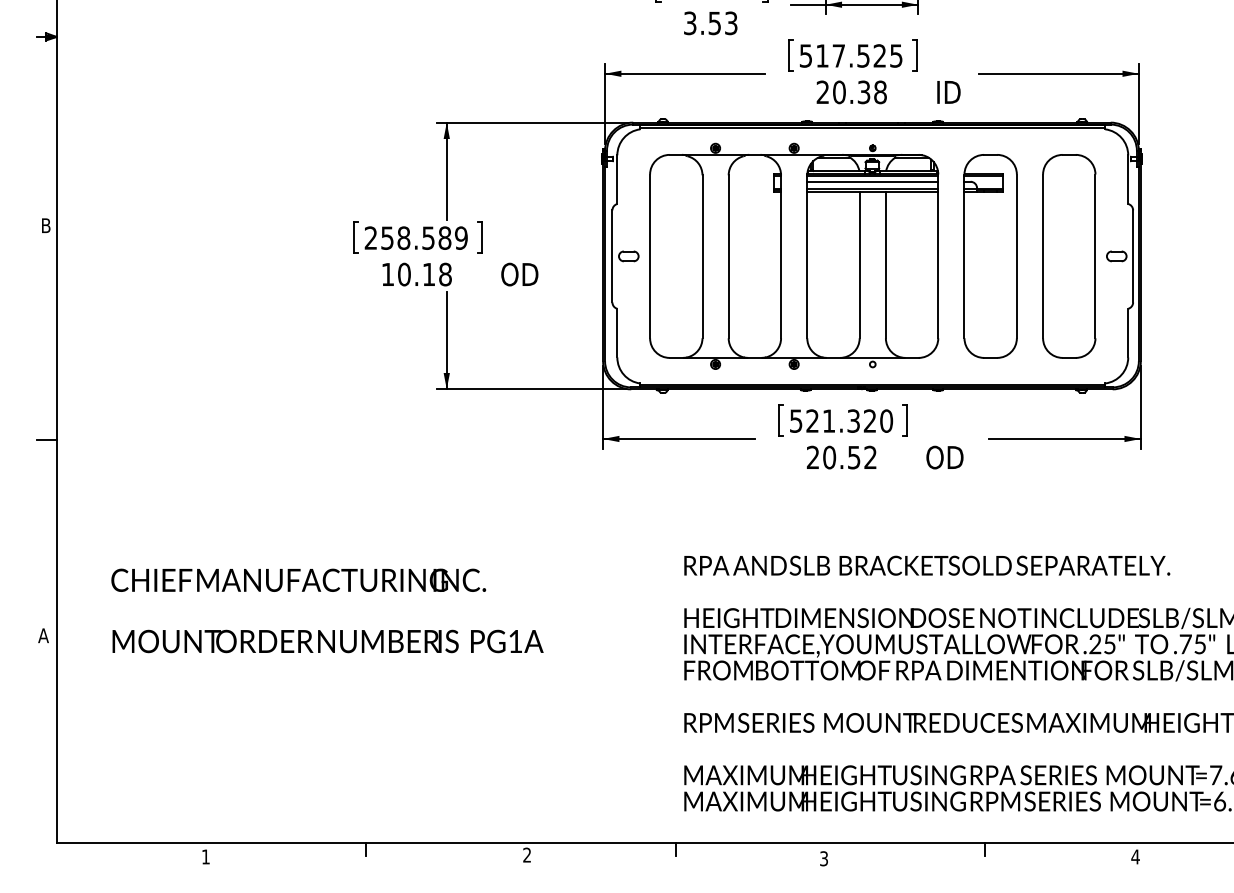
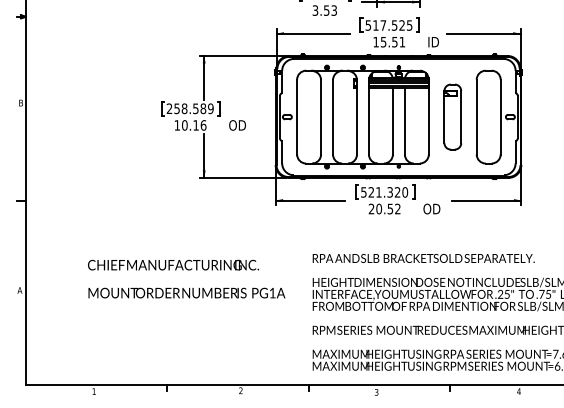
text: (852, 90) -> (389, 41), 20.38 -> 15.51
part: (990, 255) -> (452, 116), size x0.7
text: (445, 274) -> (203, 125), 10.18 -> 10.16
text: (327, 609) -> (186, 278), moved

